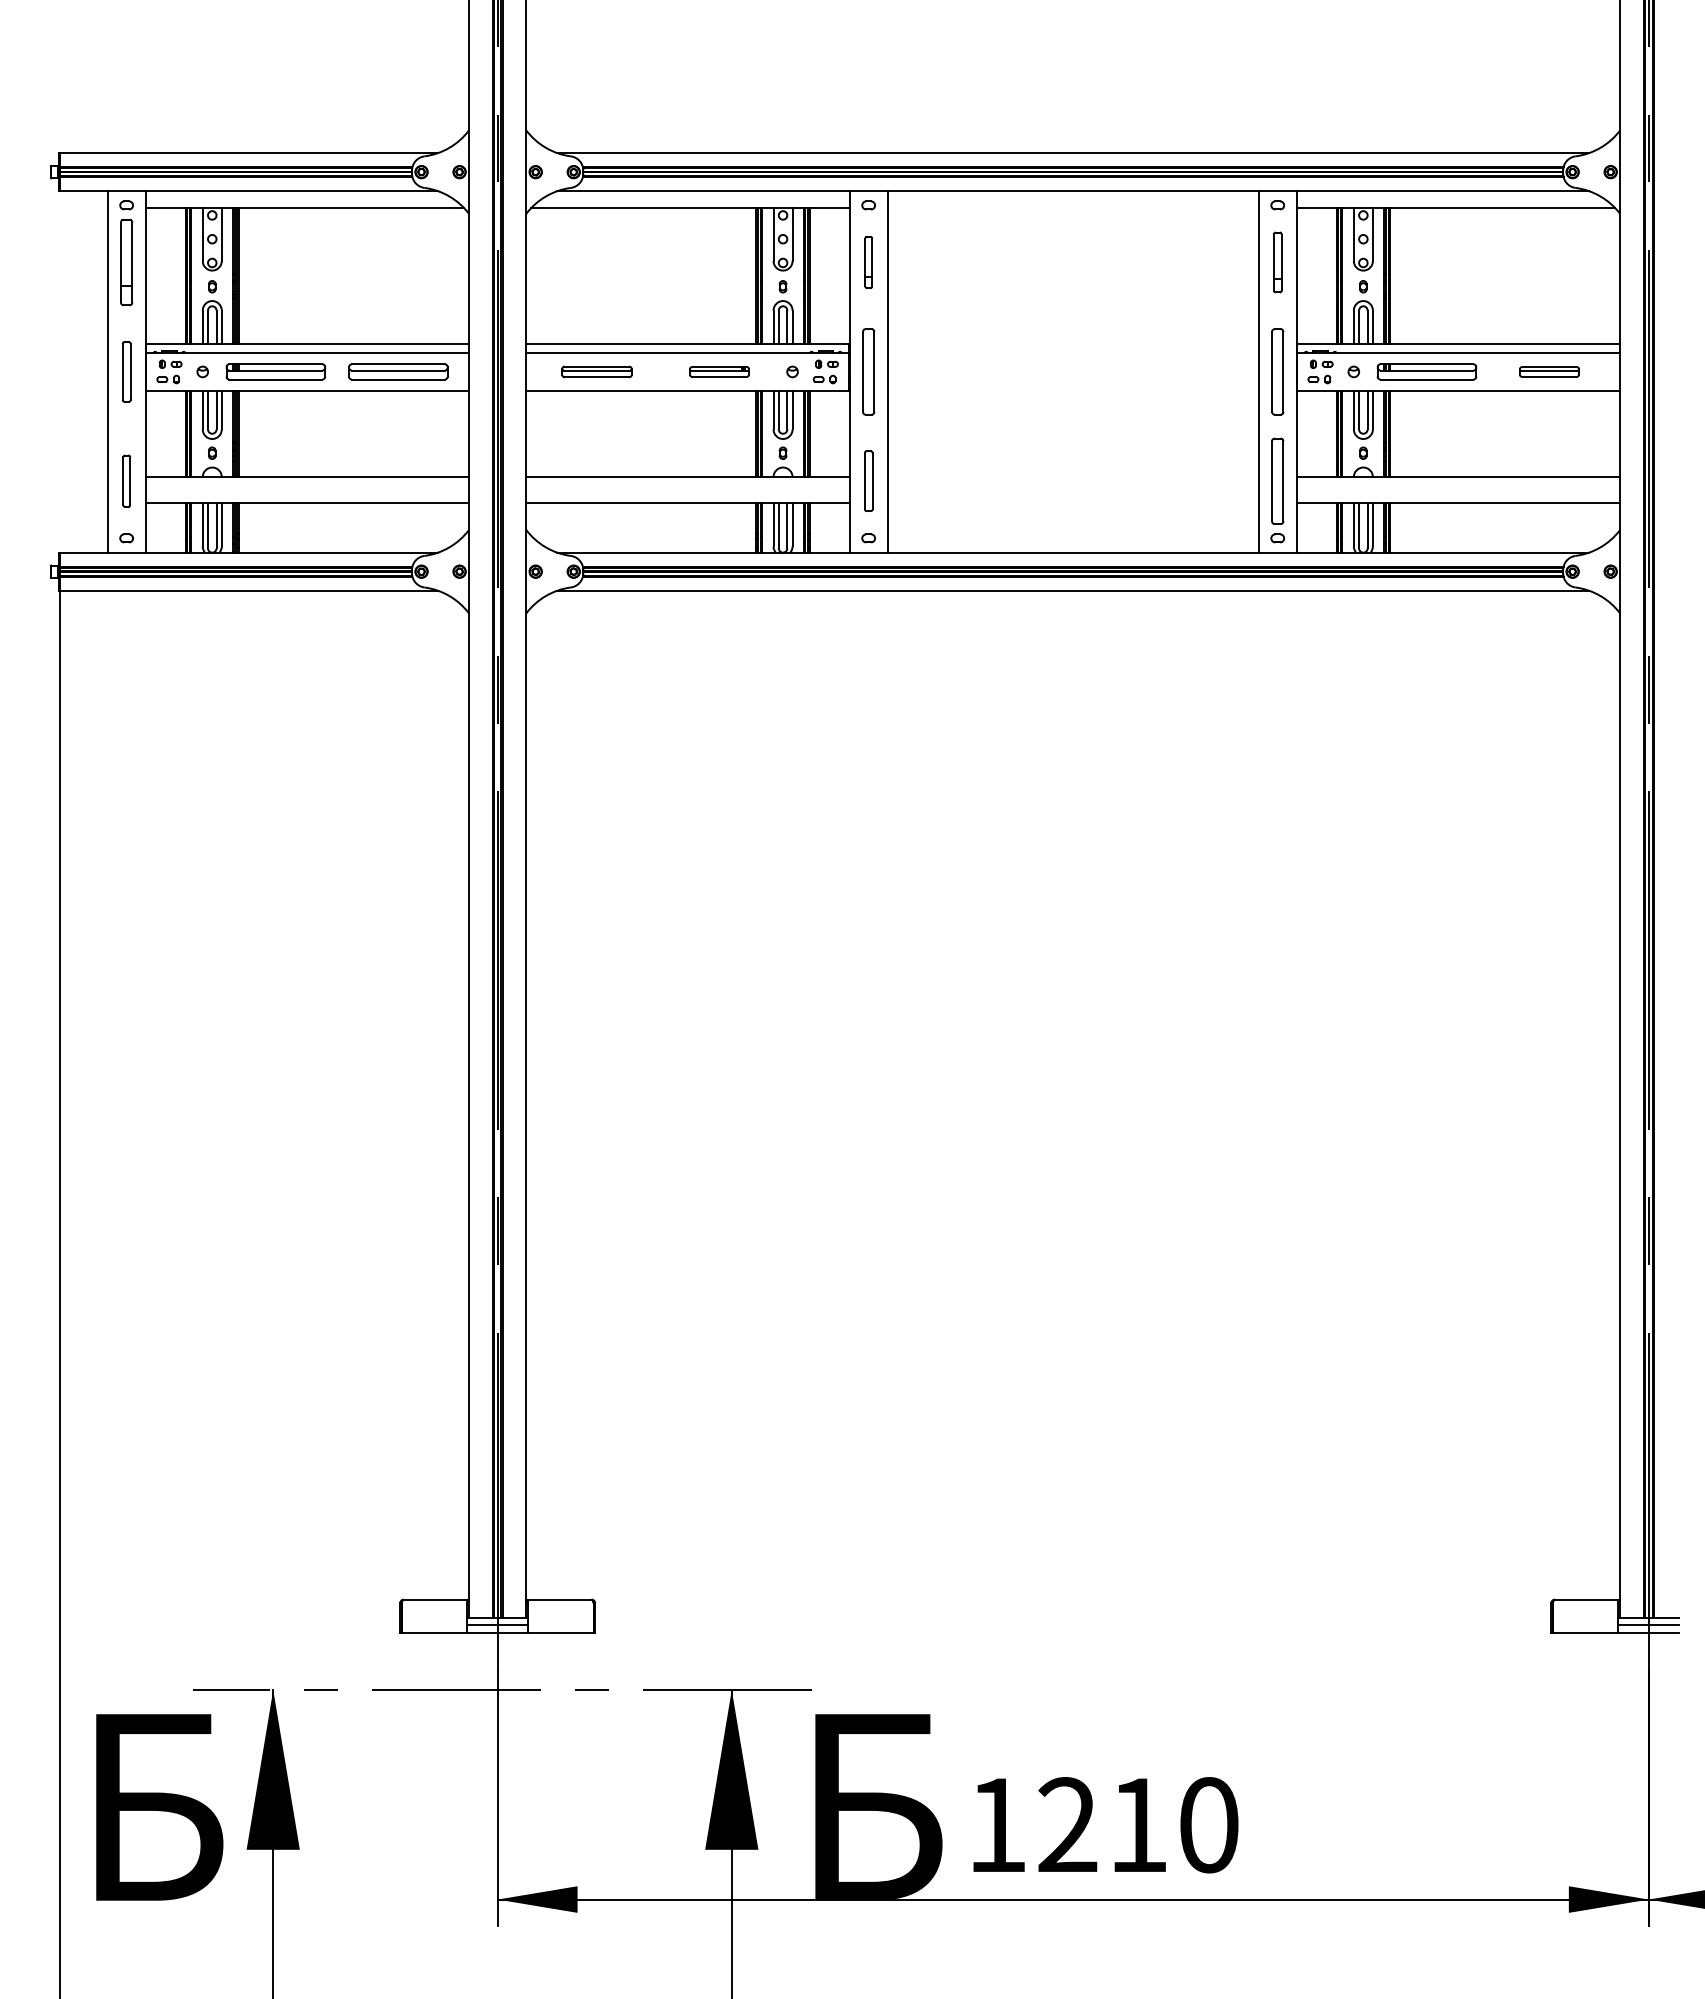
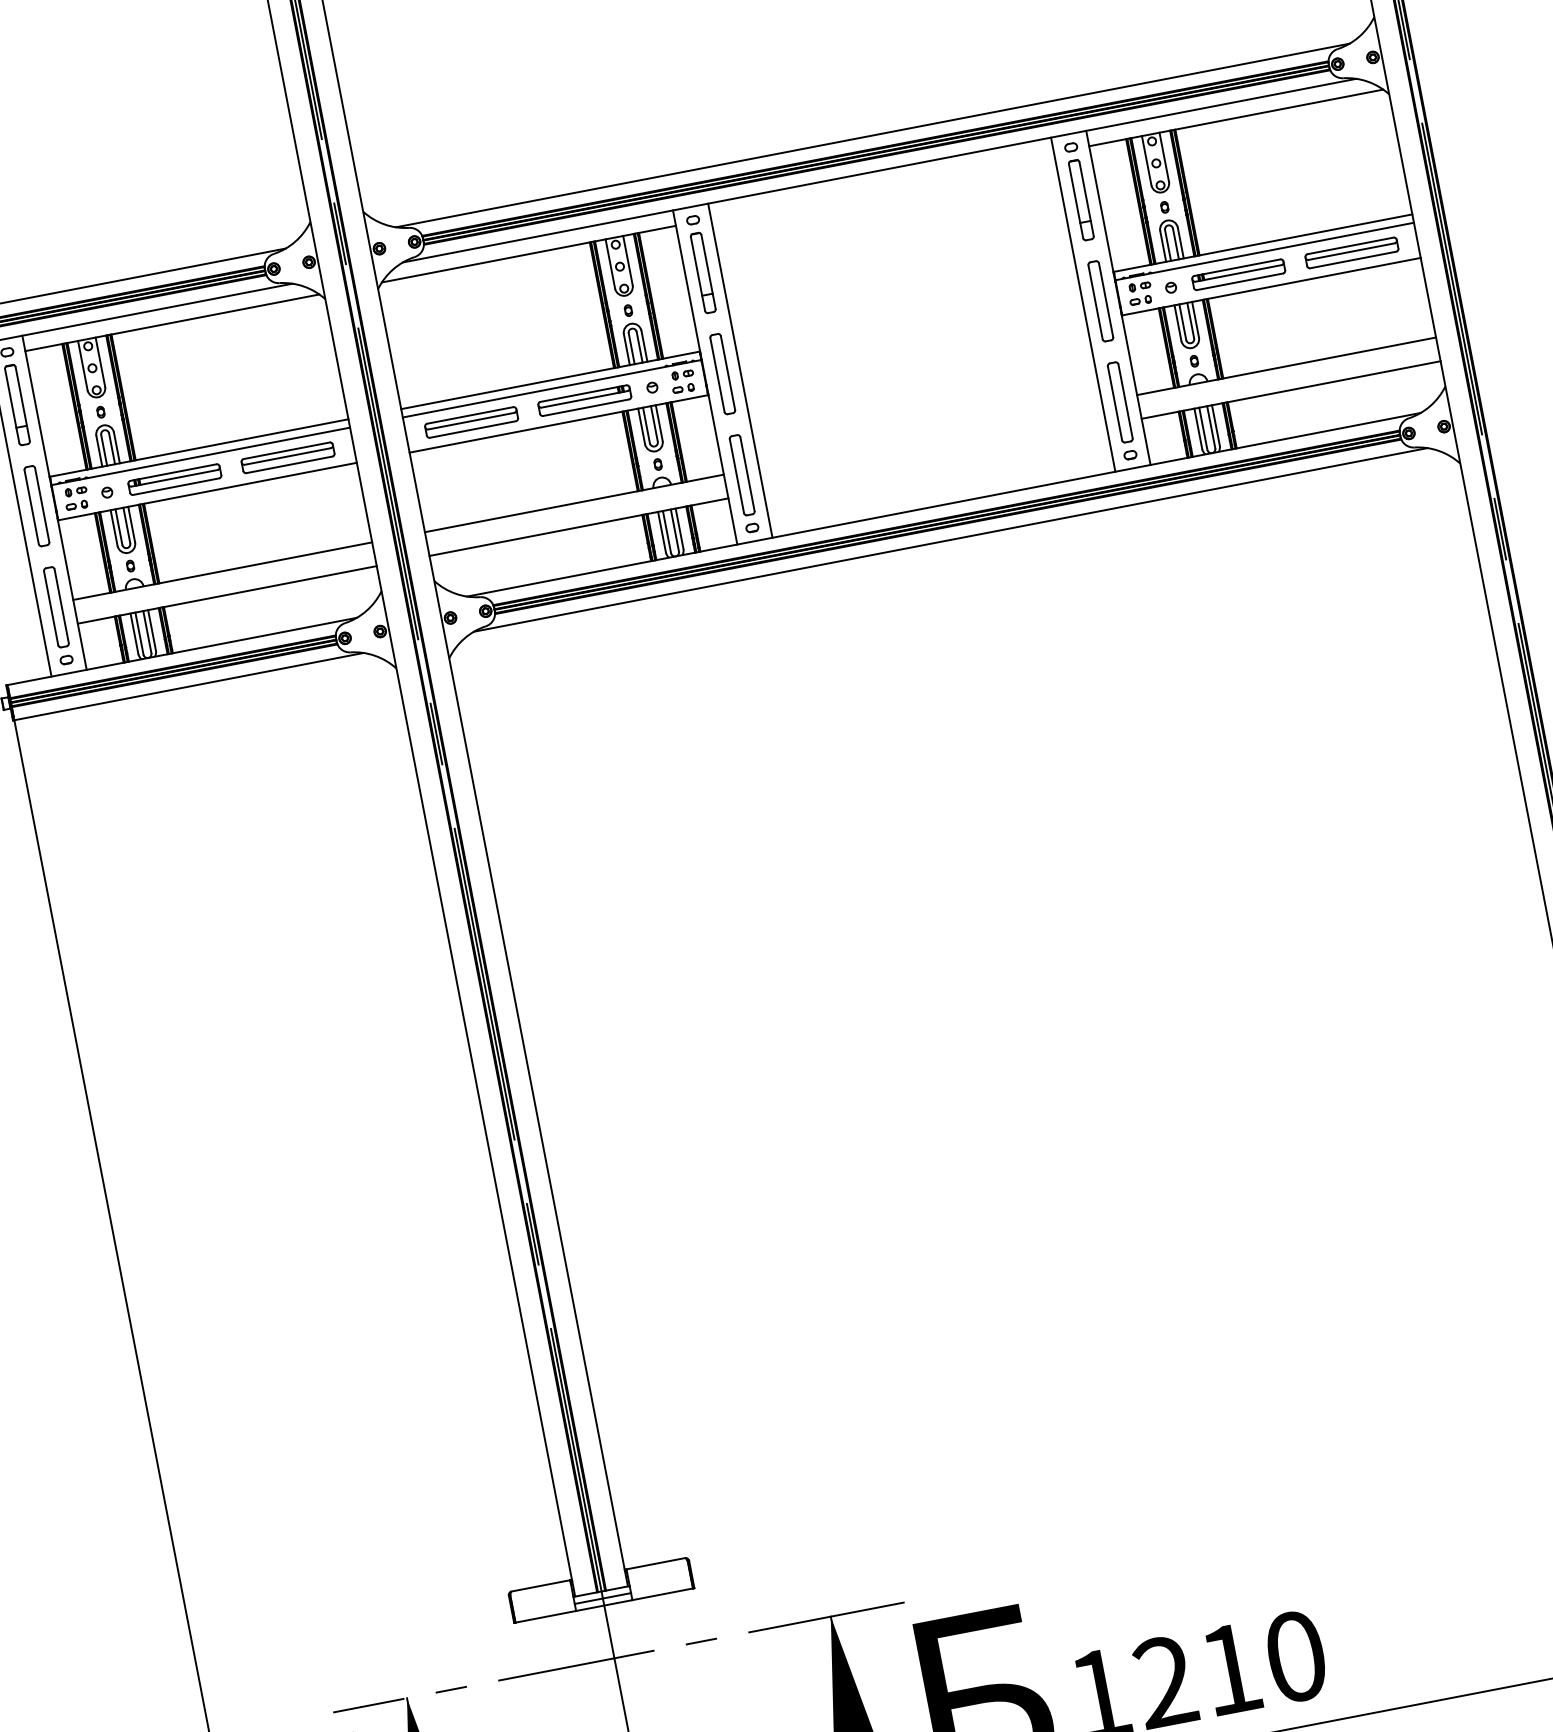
part: (868, 262) -> (703, 273), size x1.67
part: (1277, 262) -> (1081, 200), size x1.43
part: (126, 371) -> (36, 505), size x1.43
part: (596, 371) -> (471, 422), size x1.43
part: (719, 371) -> (584, 400), size x1.67
part: (1549, 371) -> (1351, 252), size x1.67
part: (126, 480) -> (56, 606), size x1.67
part: (868, 480) -> (741, 474), size x1.43

